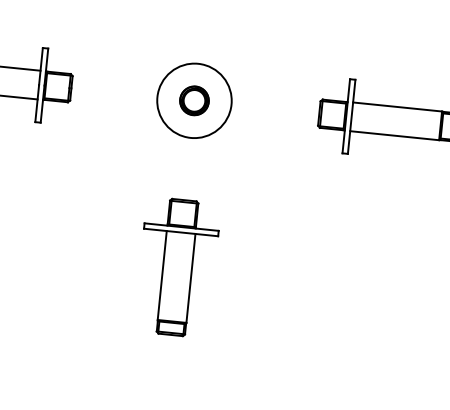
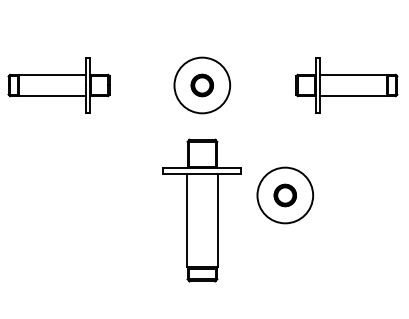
part: (288, 258) -> (284, 195), added
part: (176, 267) -> (201, 210), size x1.4

